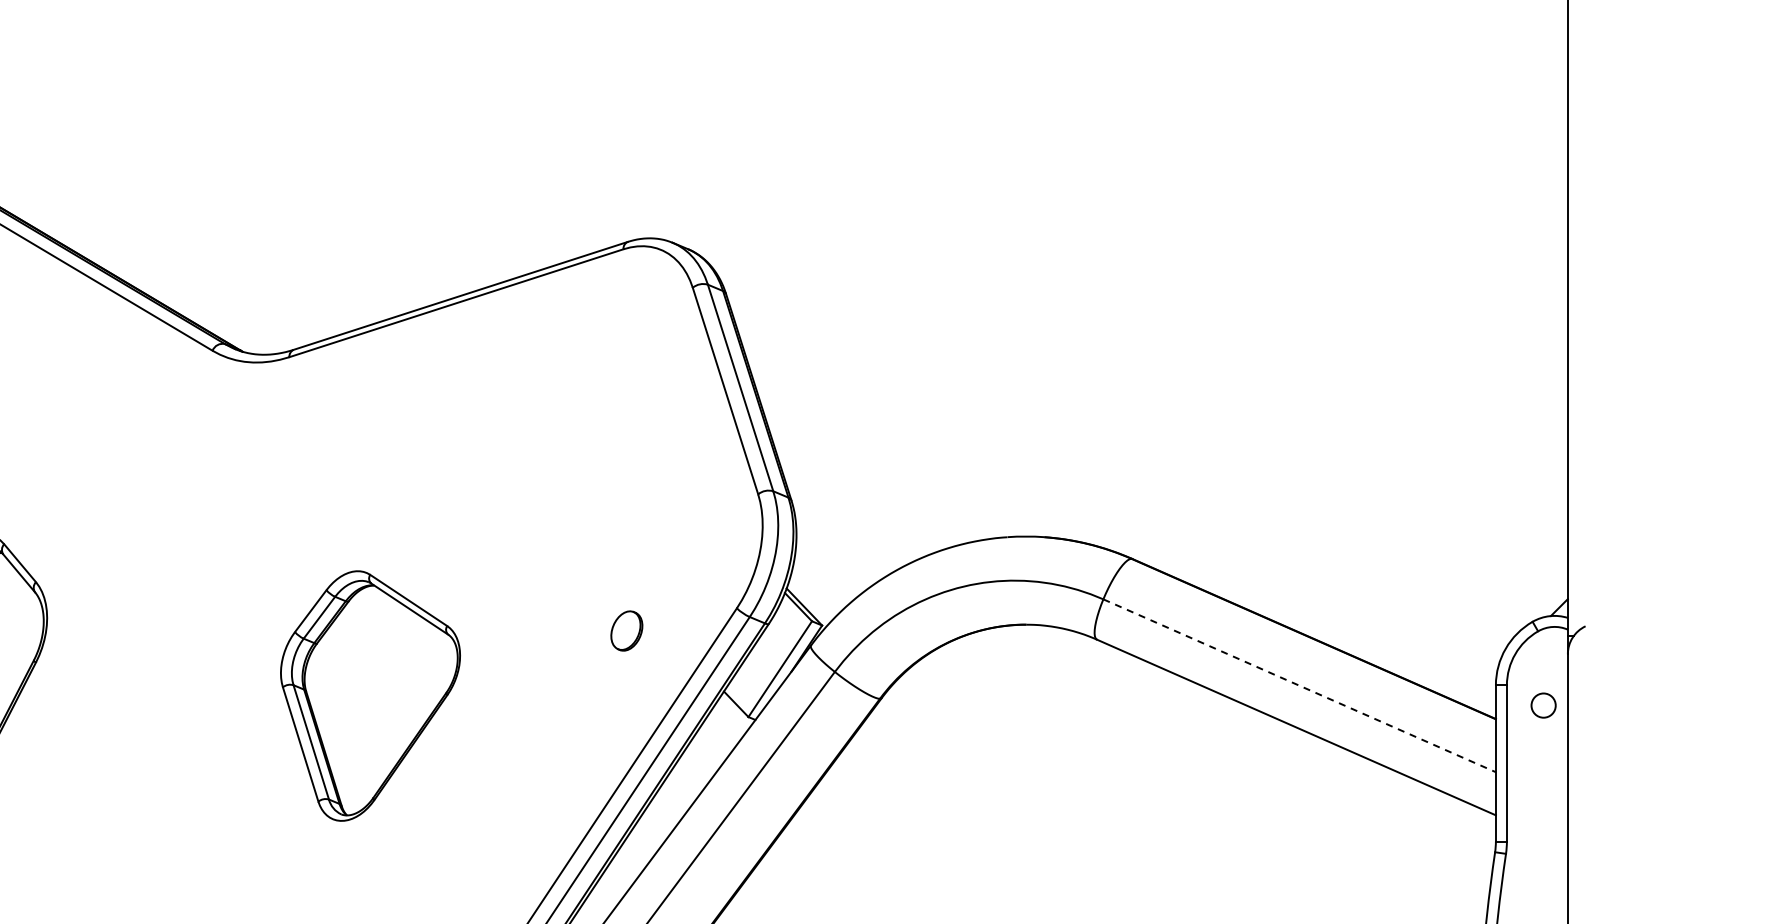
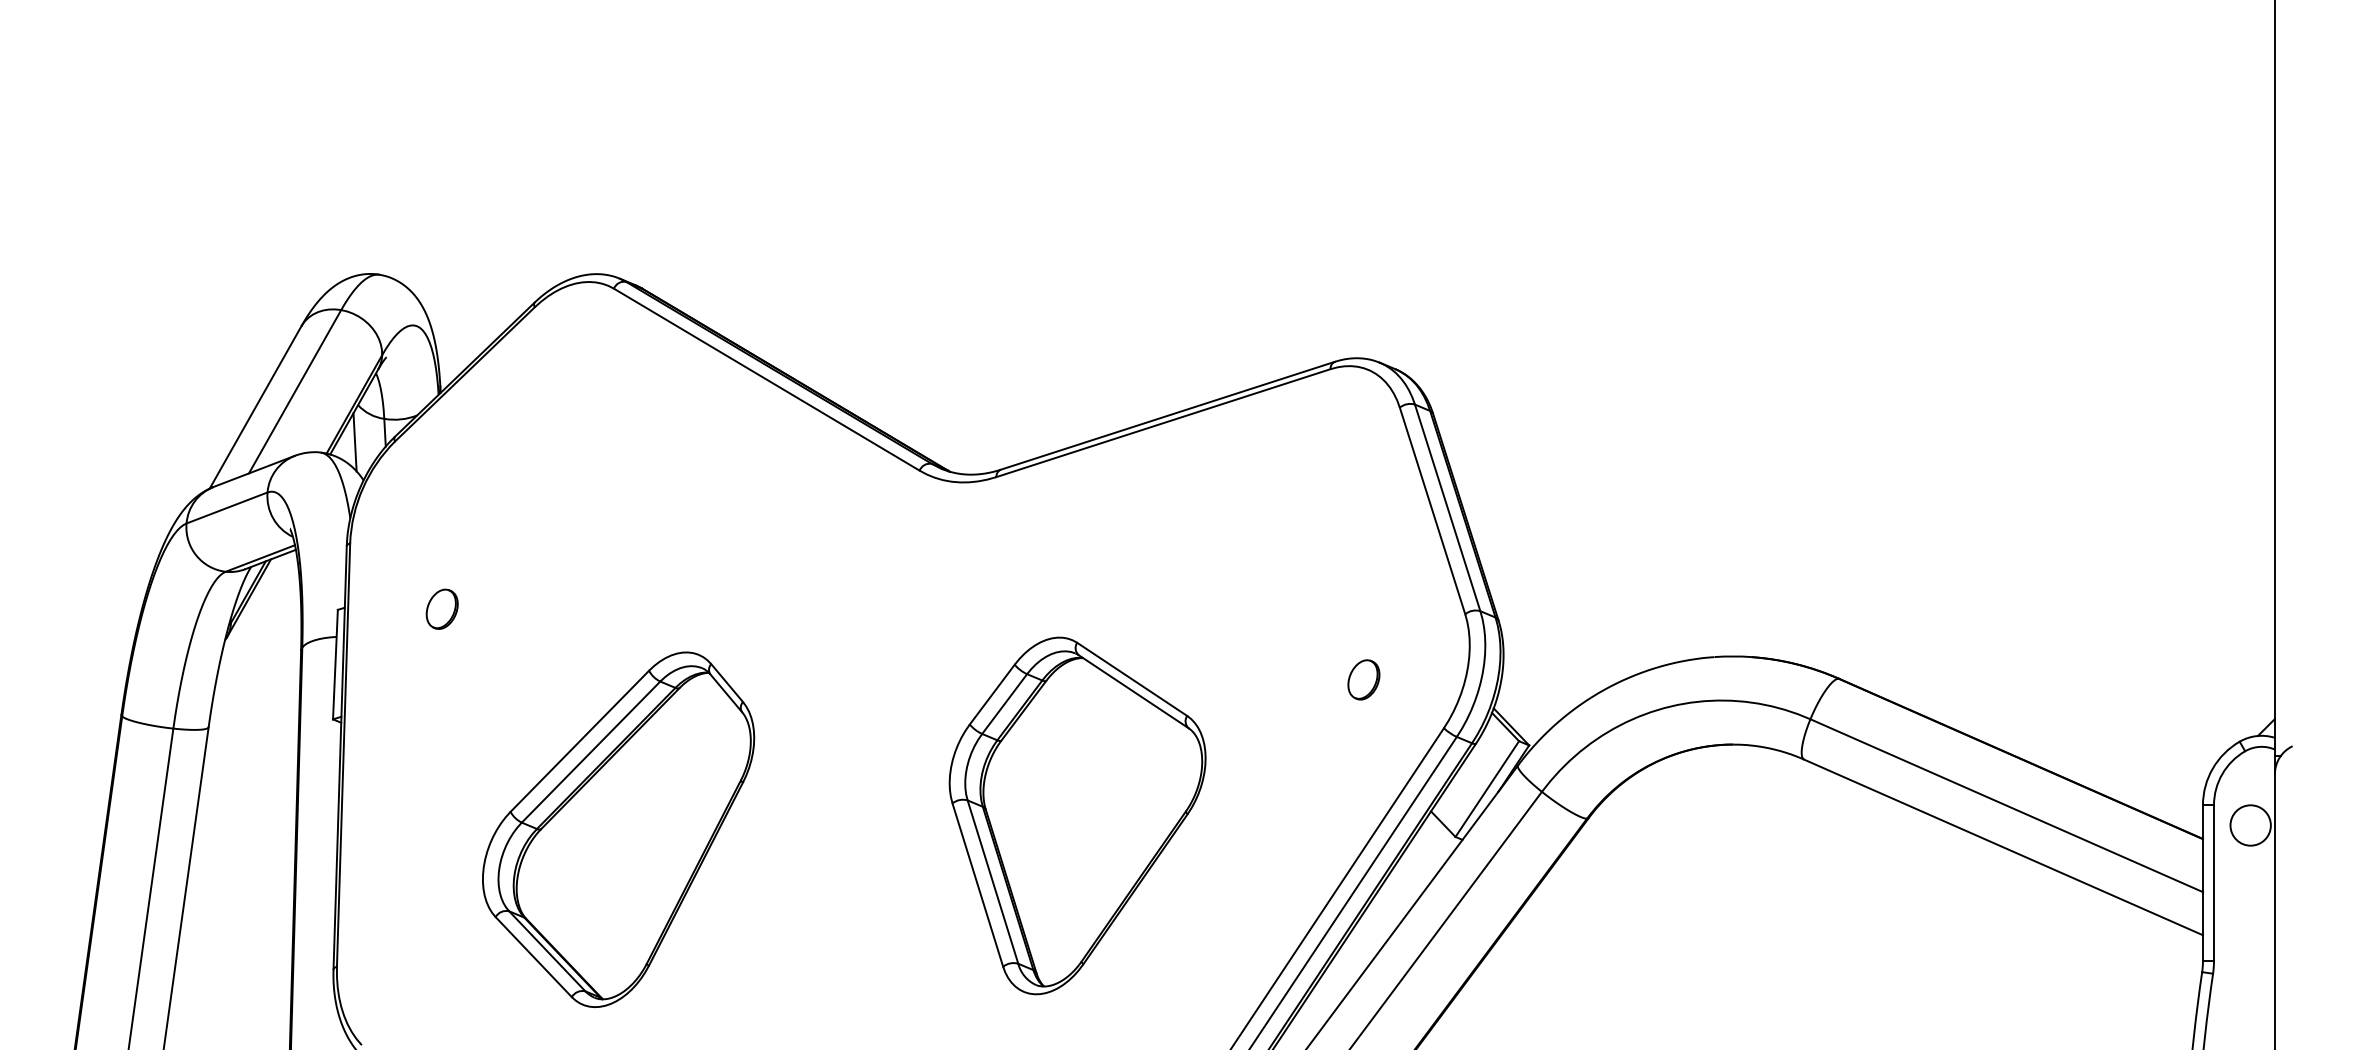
part: (626, 630) -> (1363, 679), moved
line: (1300, 685) -> (2007, 805), dashed -> solid
part: (370, 695) -> (1077, 815), size x1.43
circle: (1543, 705) -> (2250, 825), size x1.67

